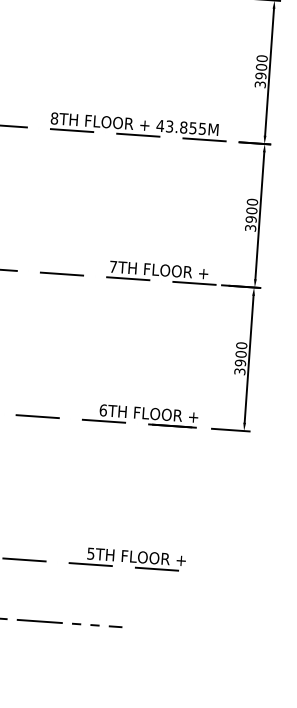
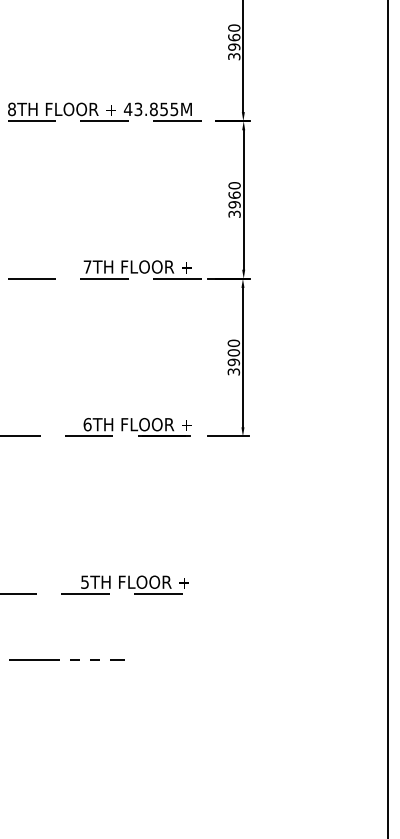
text: (261, 67) -> (234, 37), 3900 -> 3960
text: (251, 210) -> (234, 194), 3900 -> 3960

